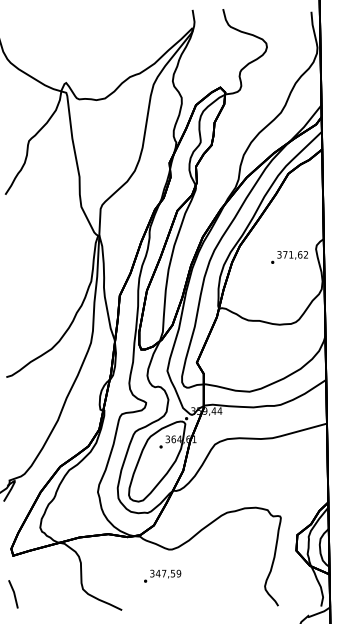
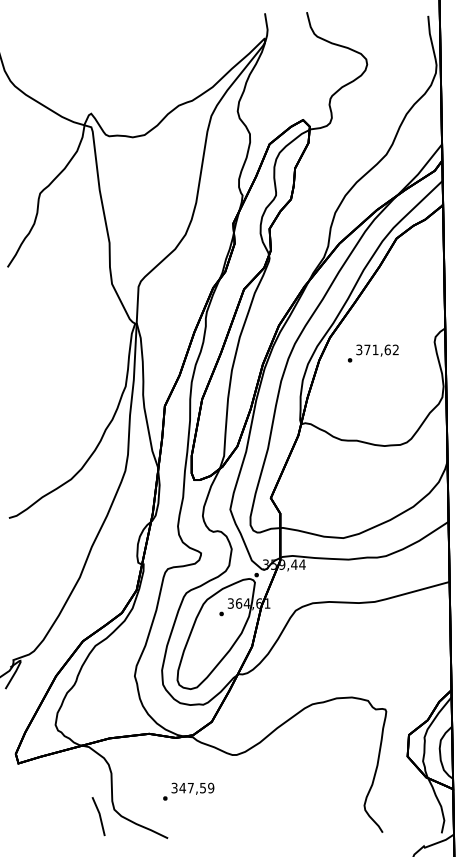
text: (289, 257) -> (373, 353), moved
text: (162, 576) -> (188, 791), moved
line: (14, 594) -> (99, 816), moved

